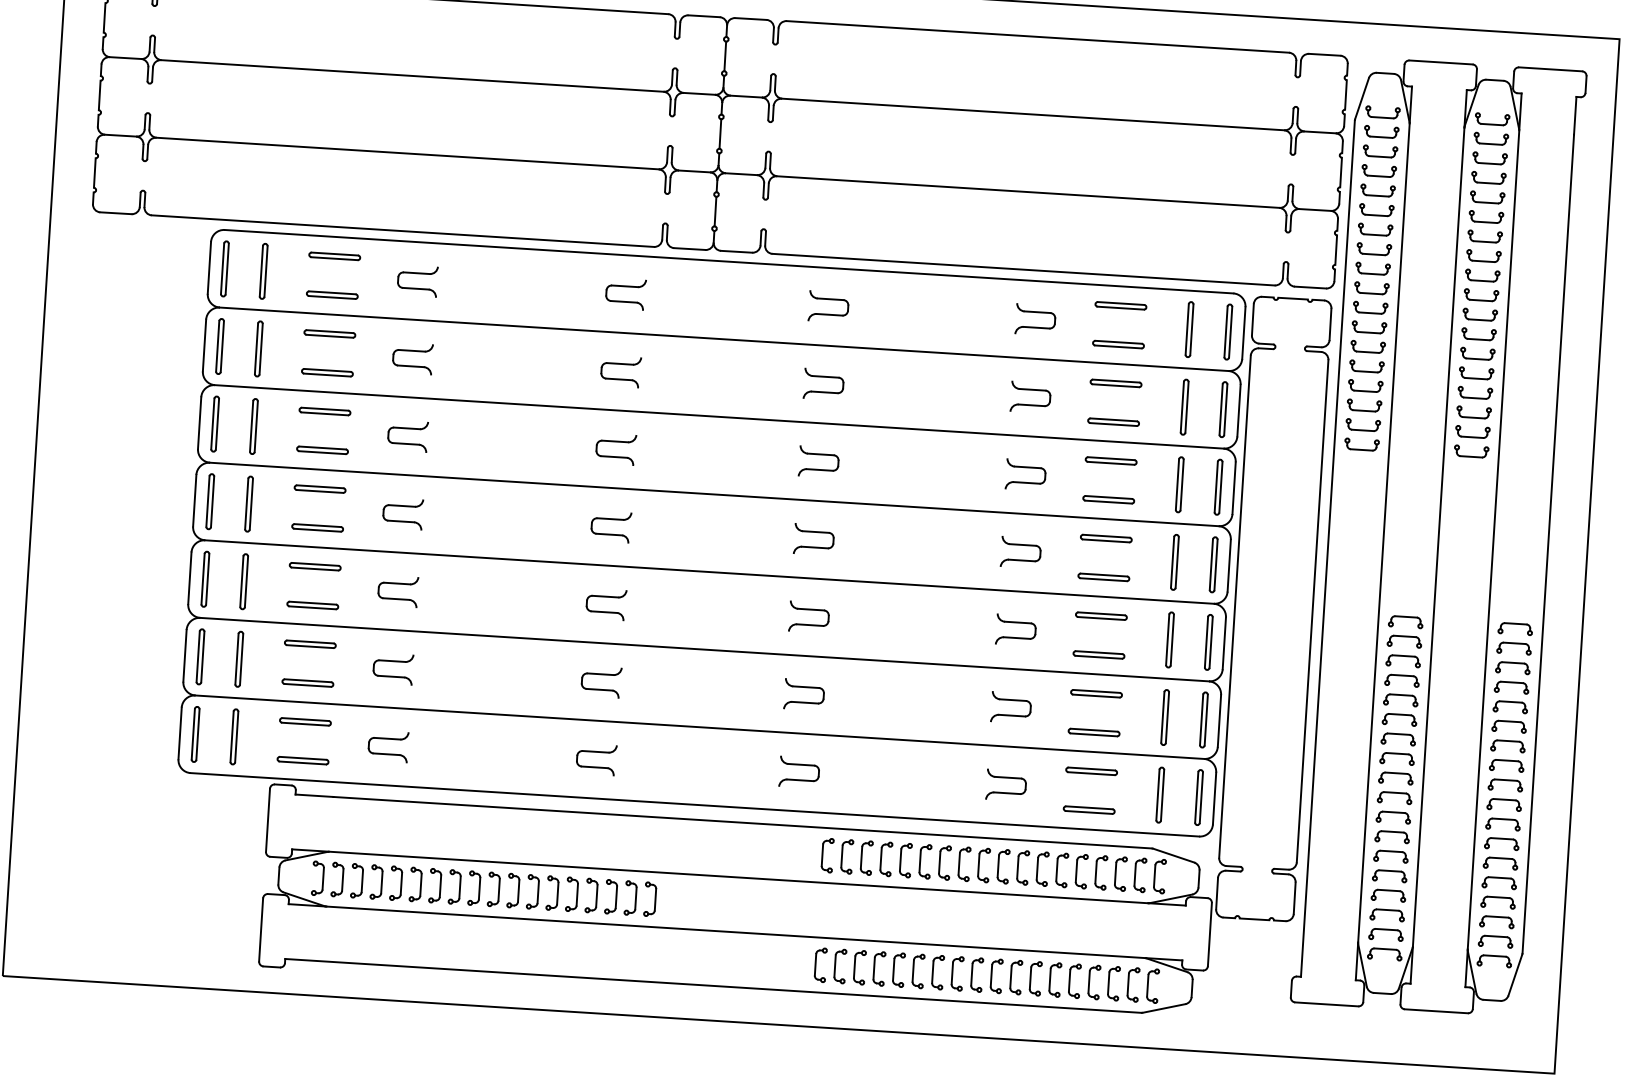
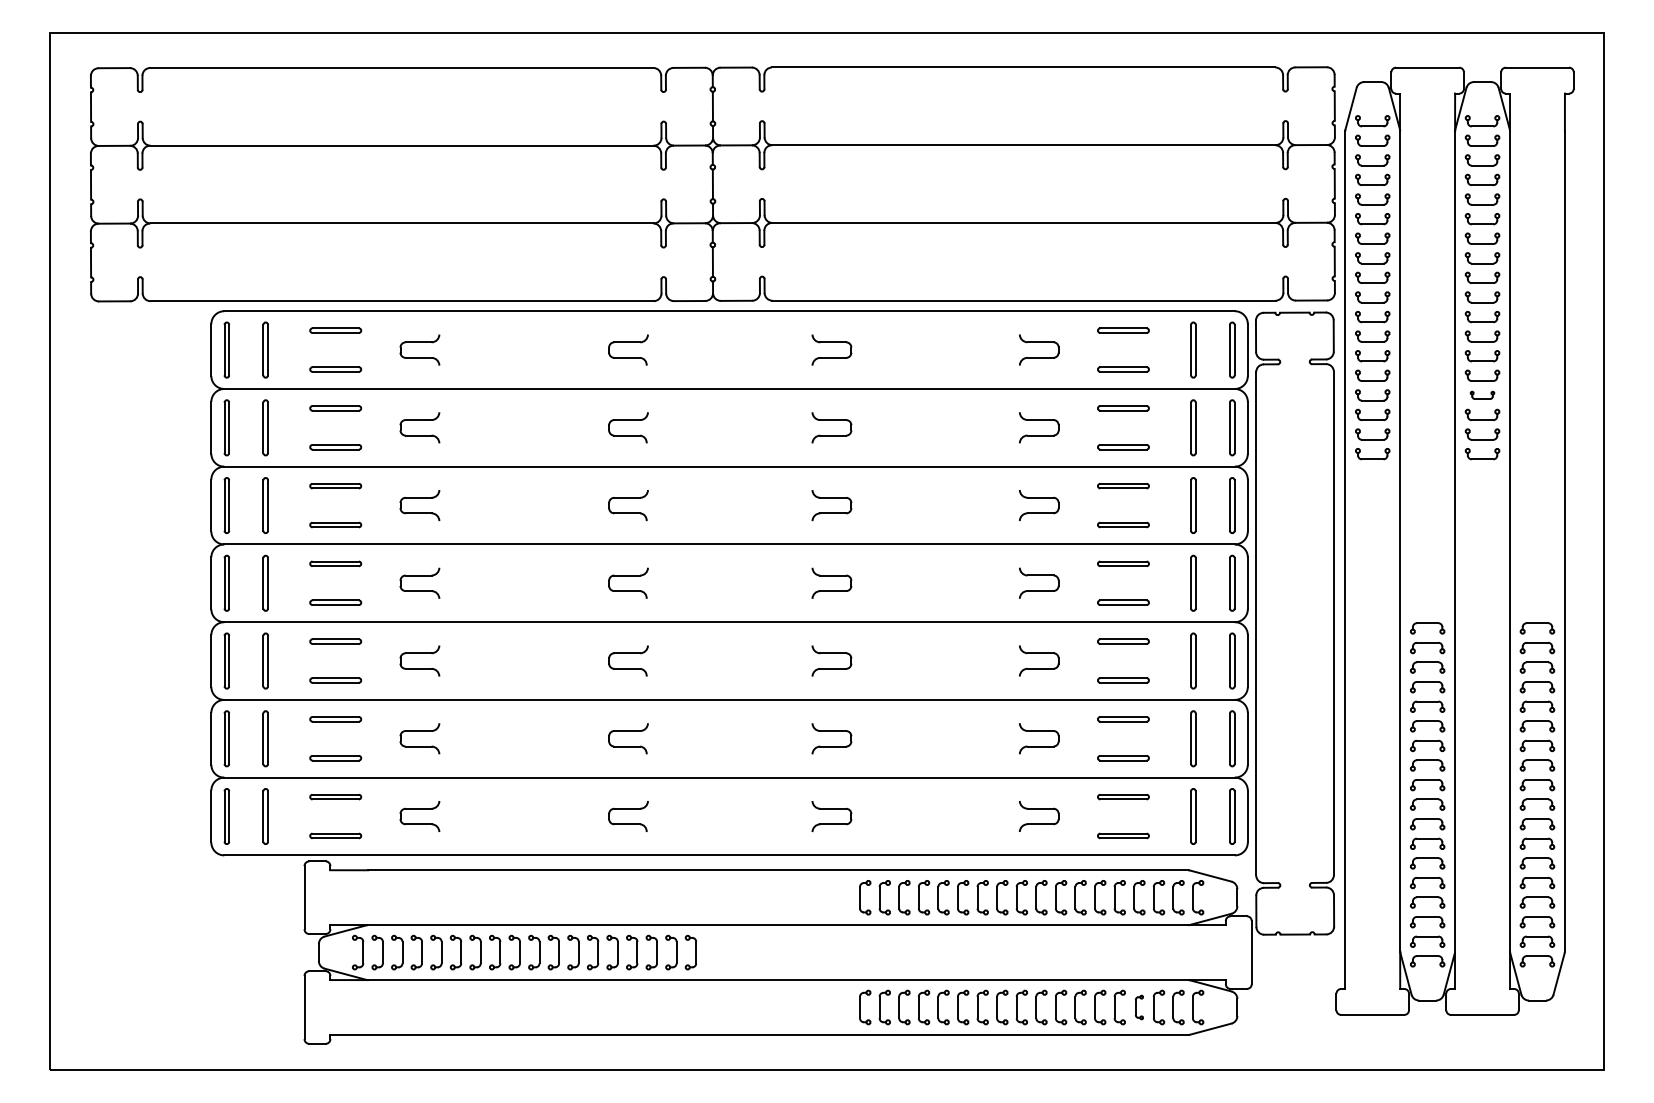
part: (1475, 393) -> (1482, 395), size x0.7
part: (1094, 982) -> (1139, 1007), size x0.7

